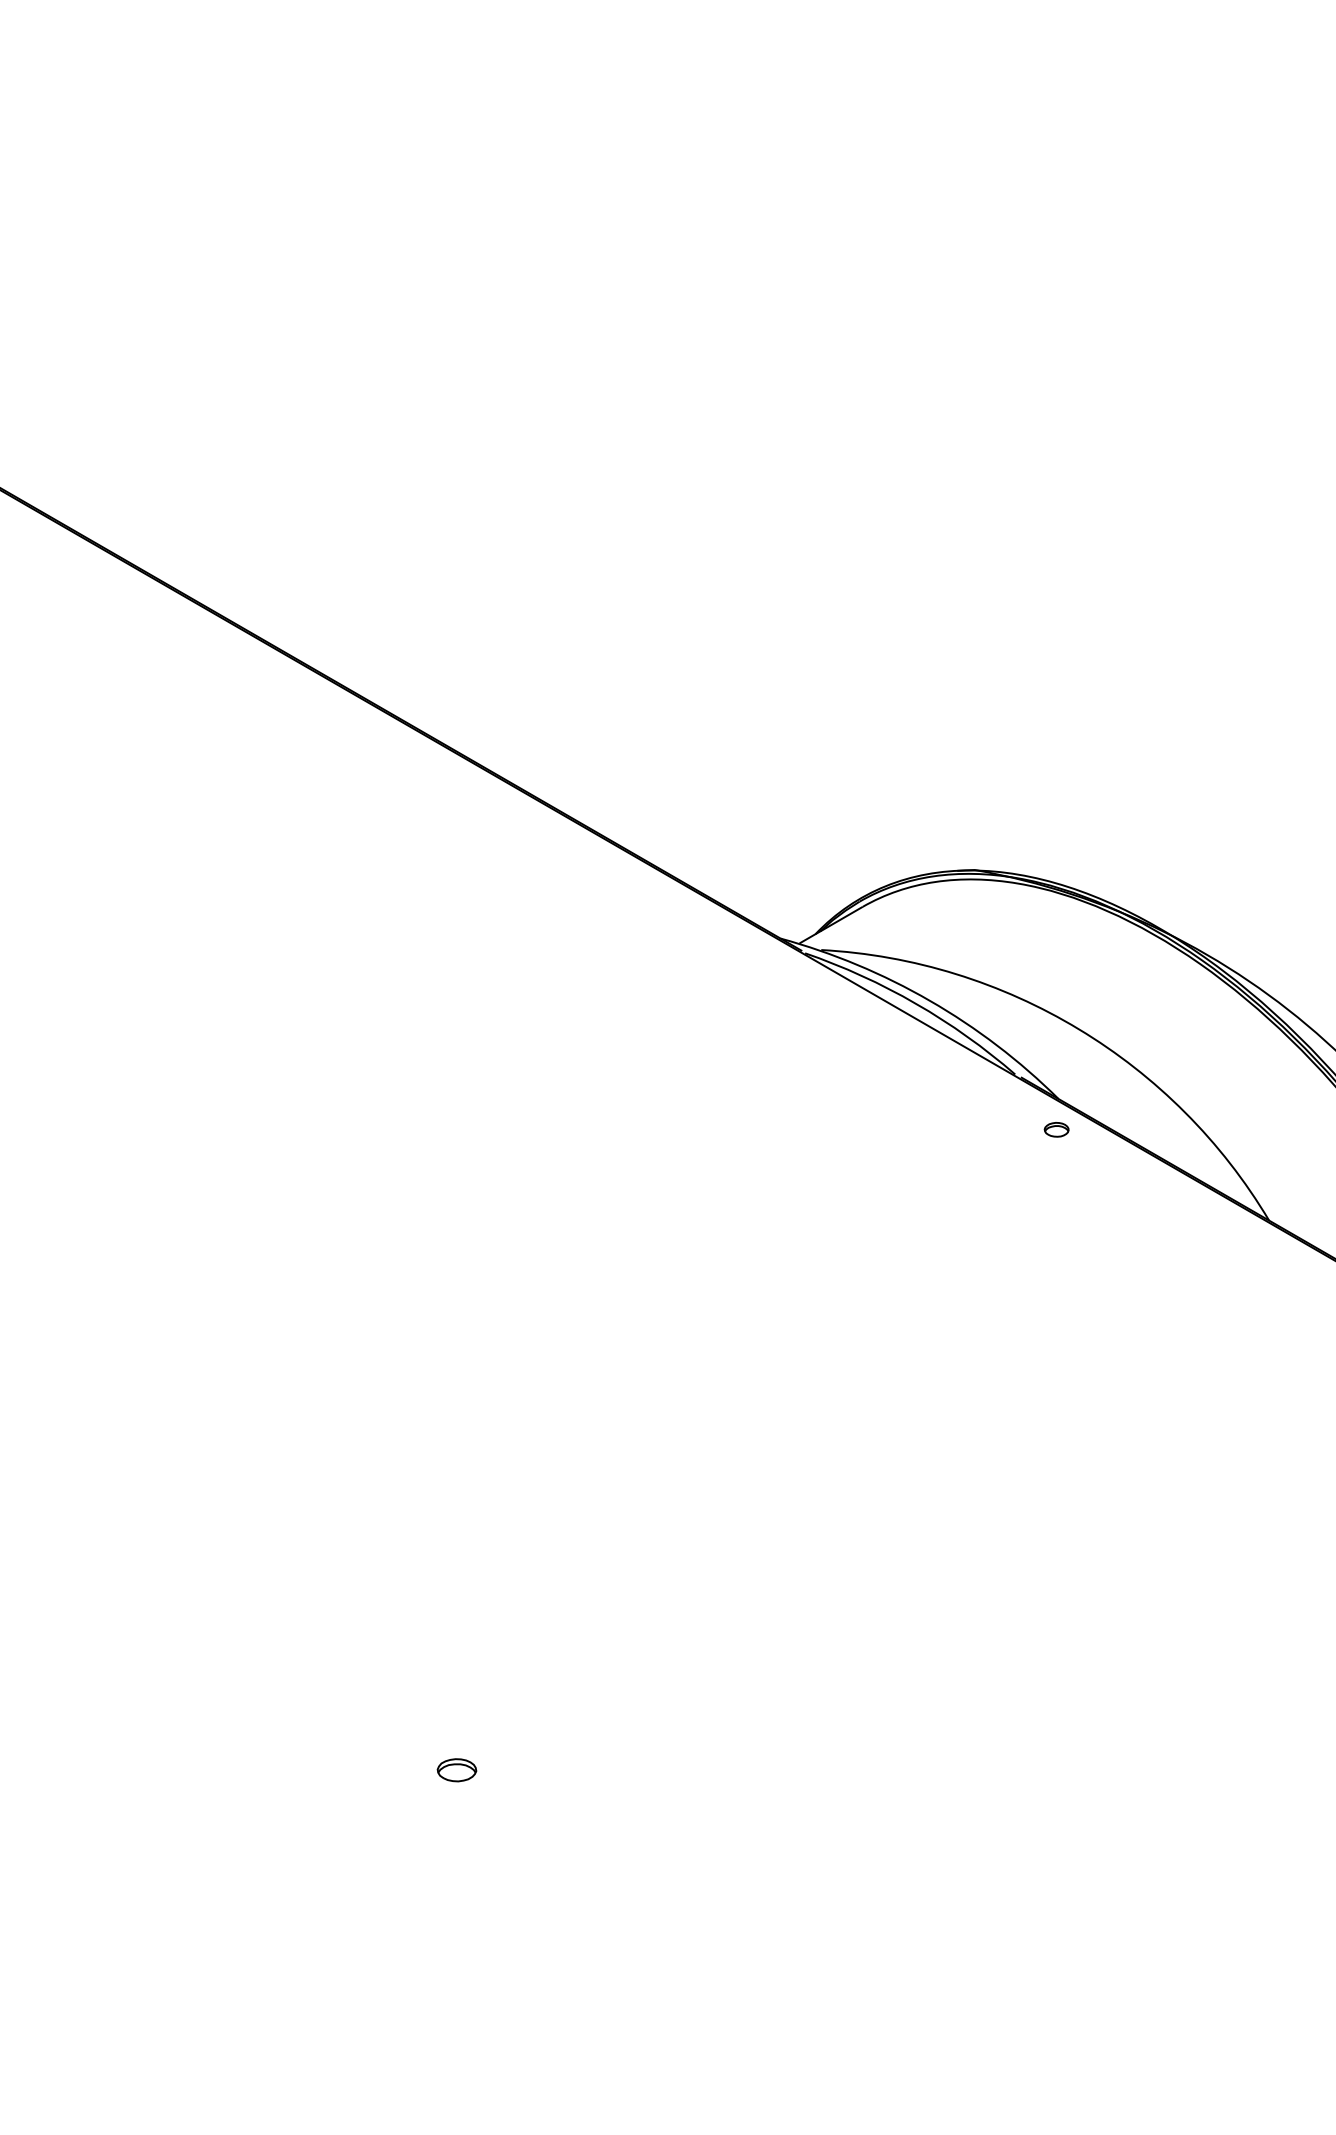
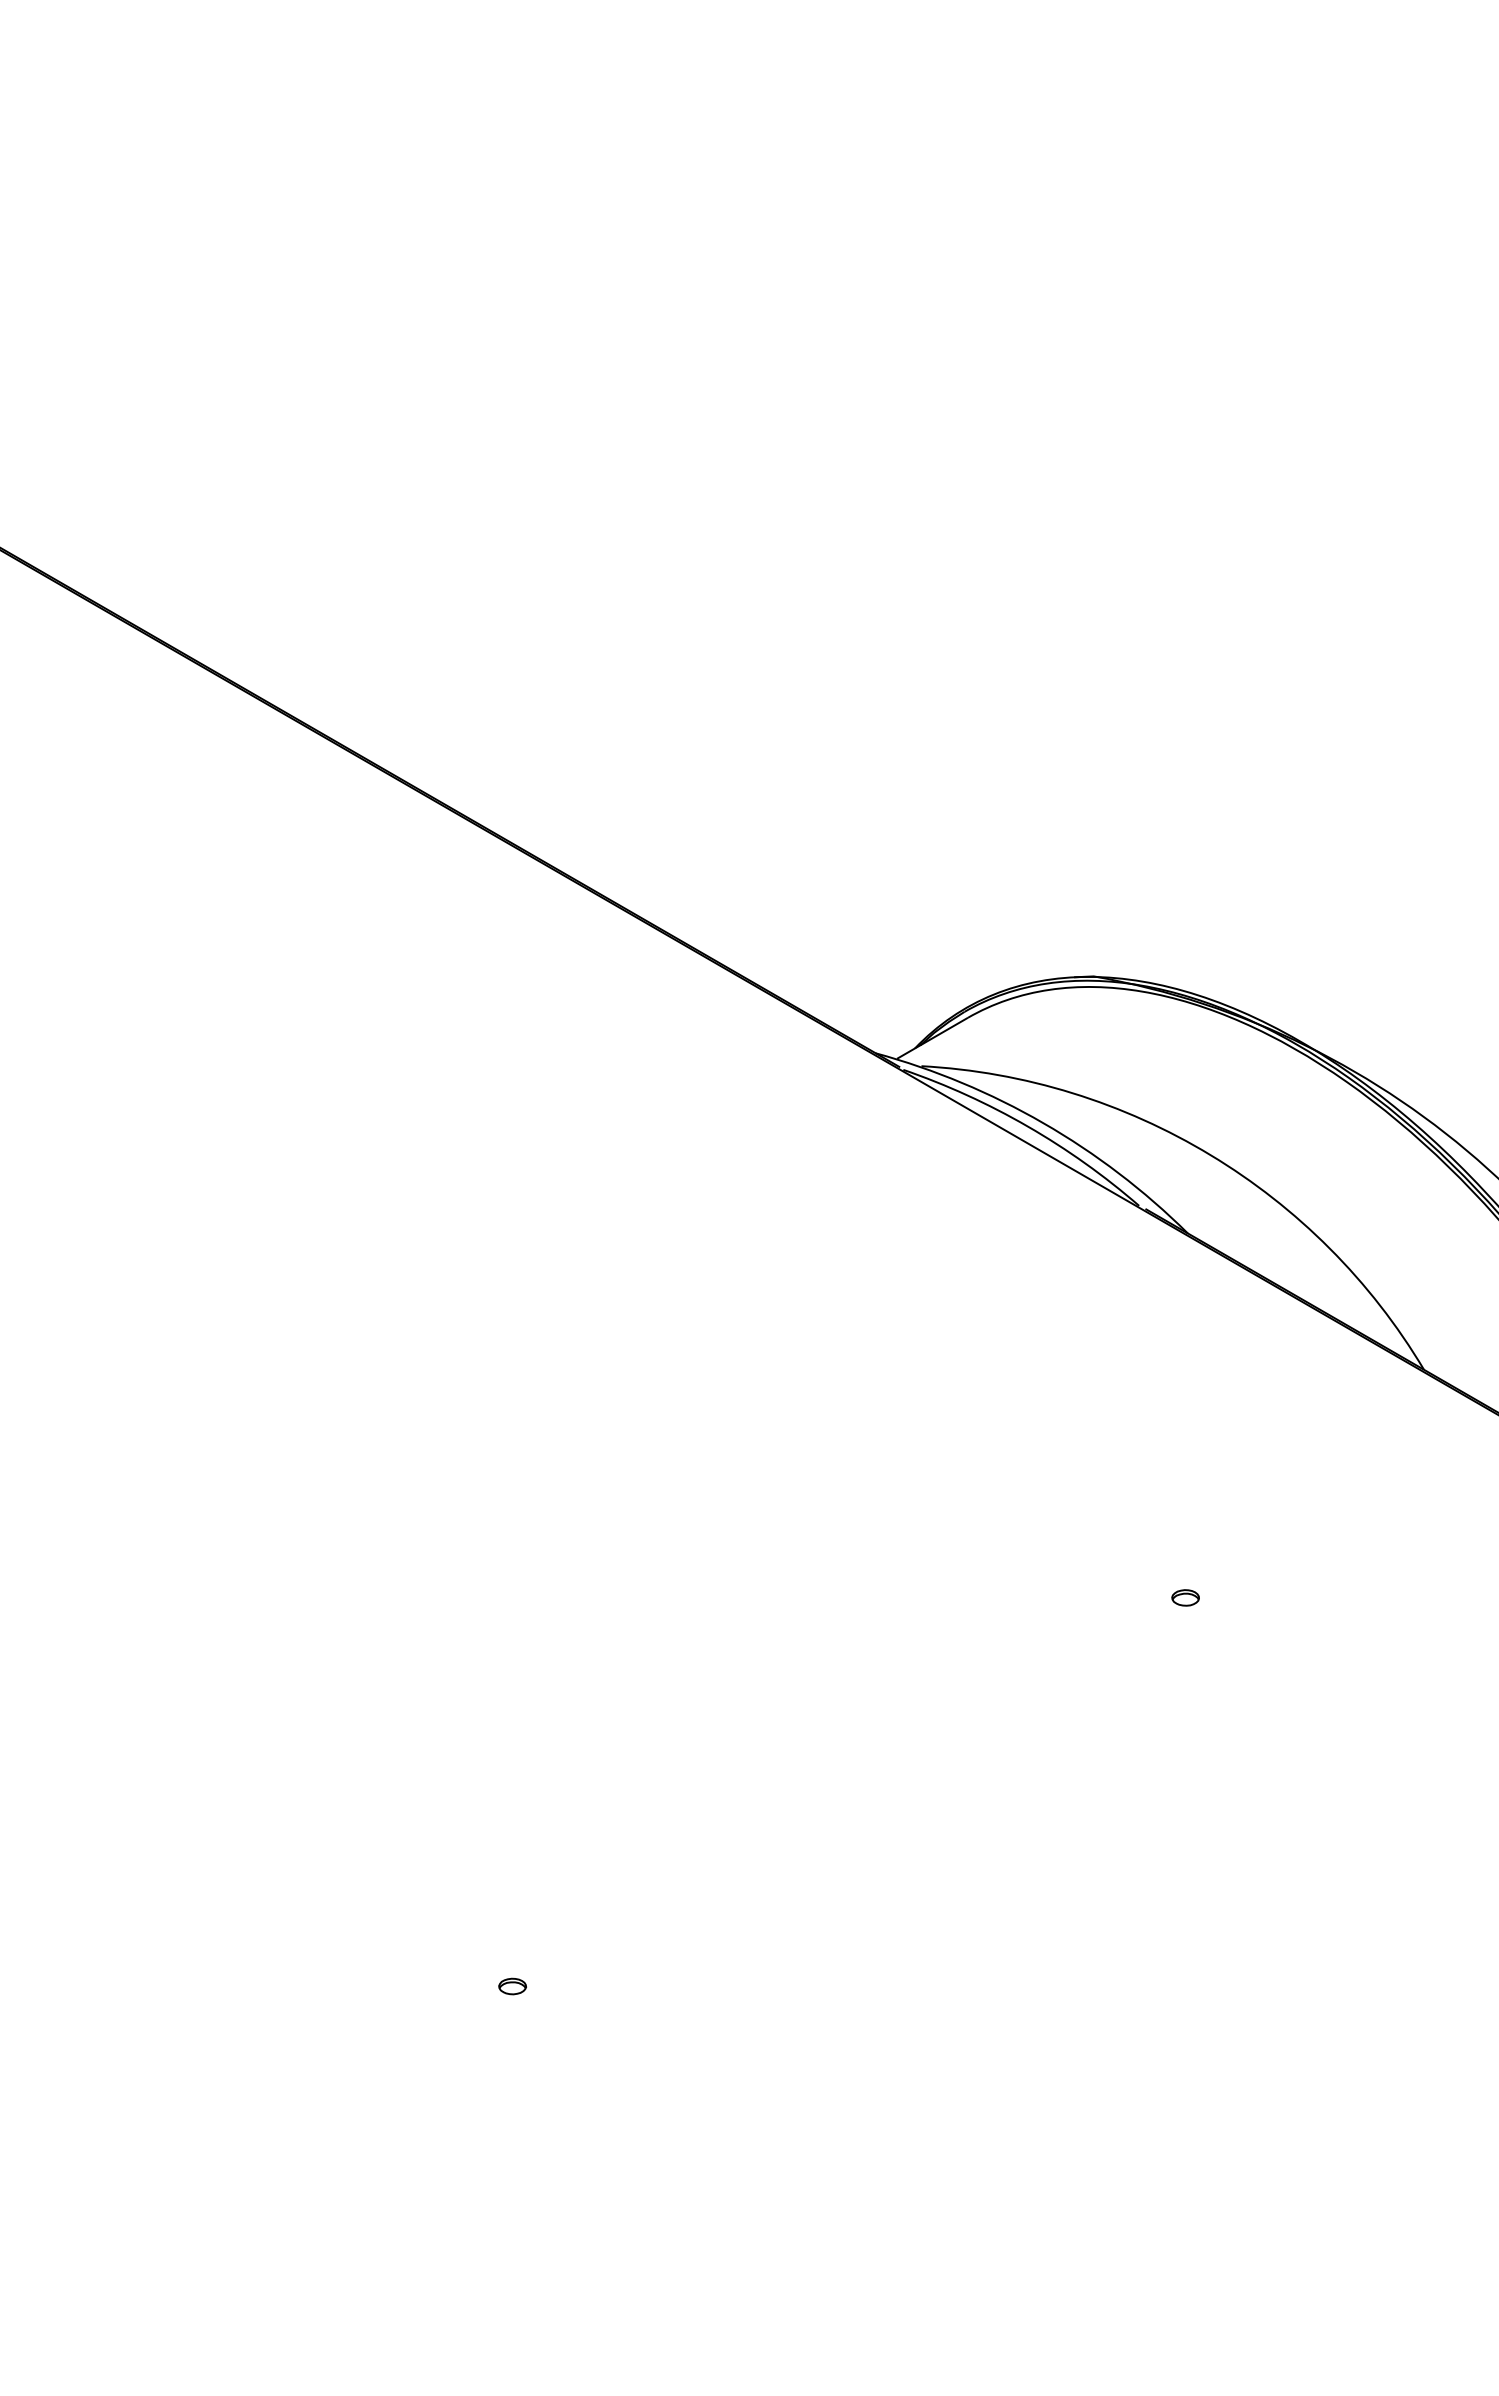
part: (1056, 1129) -> (1185, 1597), moved
part: (456, 1770) -> (512, 1986), size x0.62

